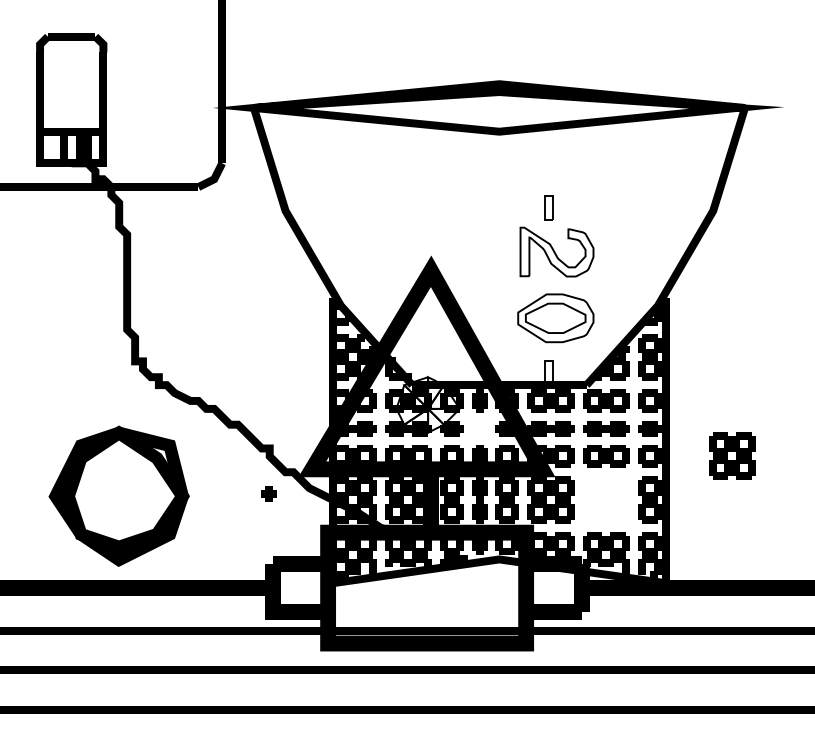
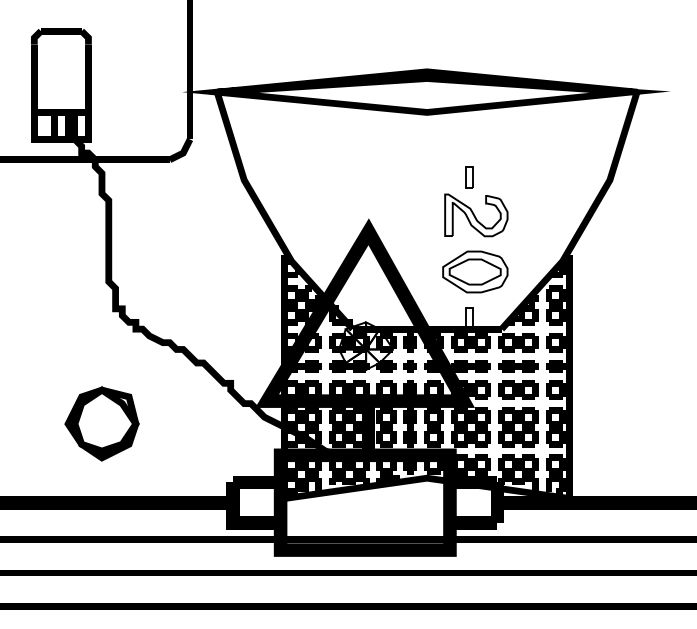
part: (732, 455) -> (518, 426), moved
part: (268, 493) -> (410, 366), moved
part: (119, 495) -> (102, 423), size x0.62

